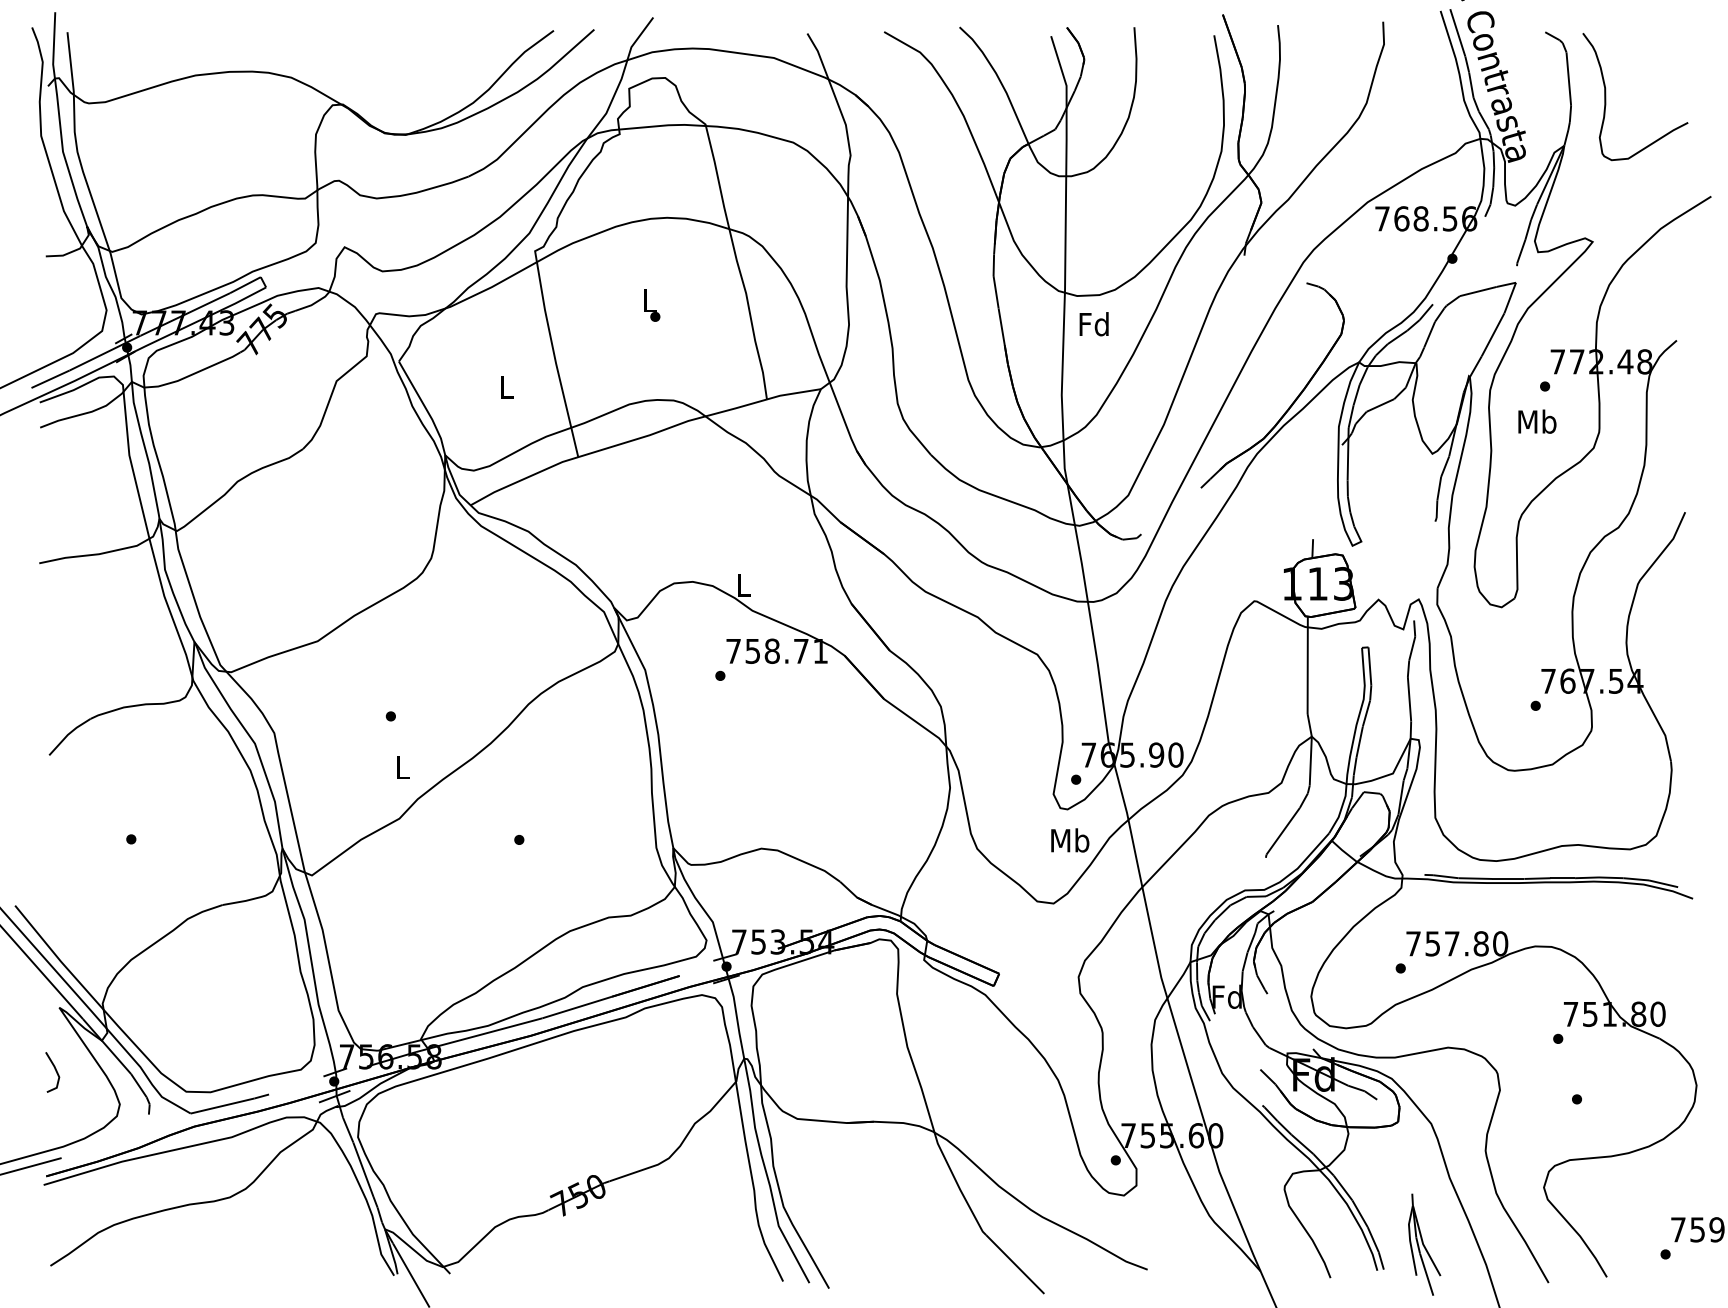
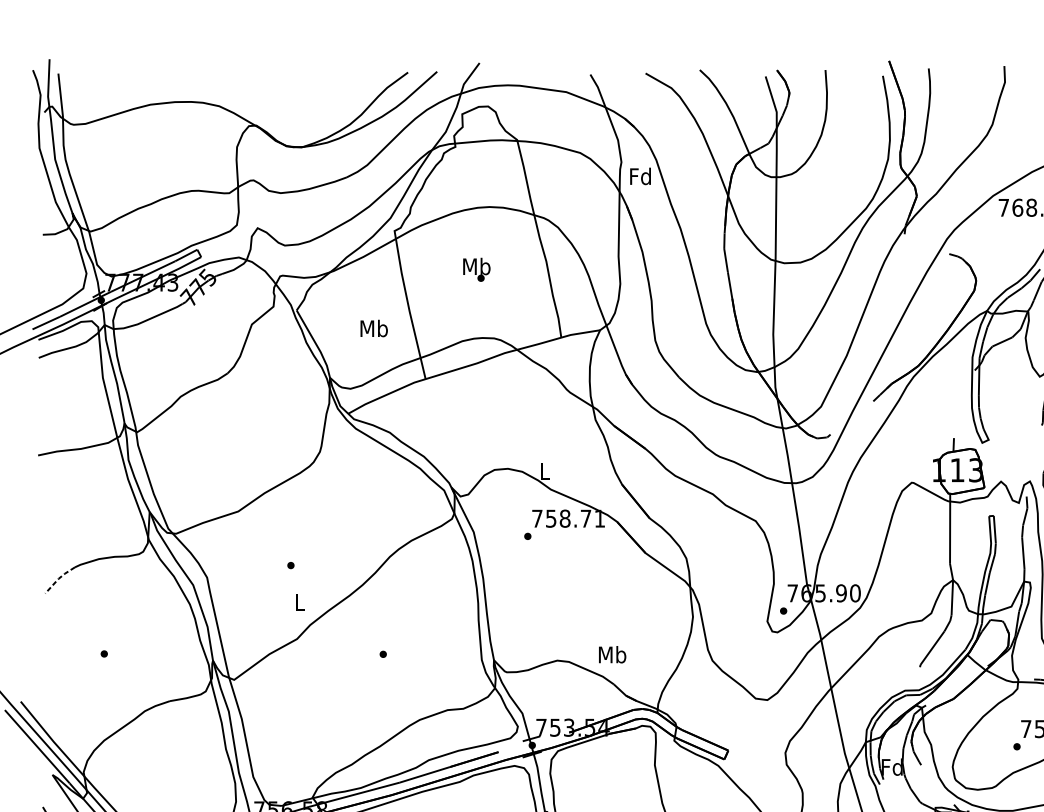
text: (649, 300) -> (476, 266), L -> Mb
text: (1093, 324) -> (640, 176), moved
text: (506, 386) -> (374, 328), L -> Mb
line: (67, 734) -> (58, 578), solid -> dashed
text: (1070, 840) -> (612, 654), moved

